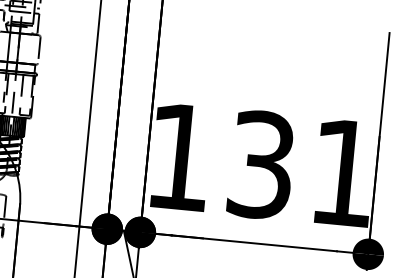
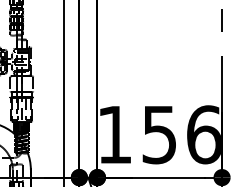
text: (301, 168) -> (181, 134), 131 -> 156

